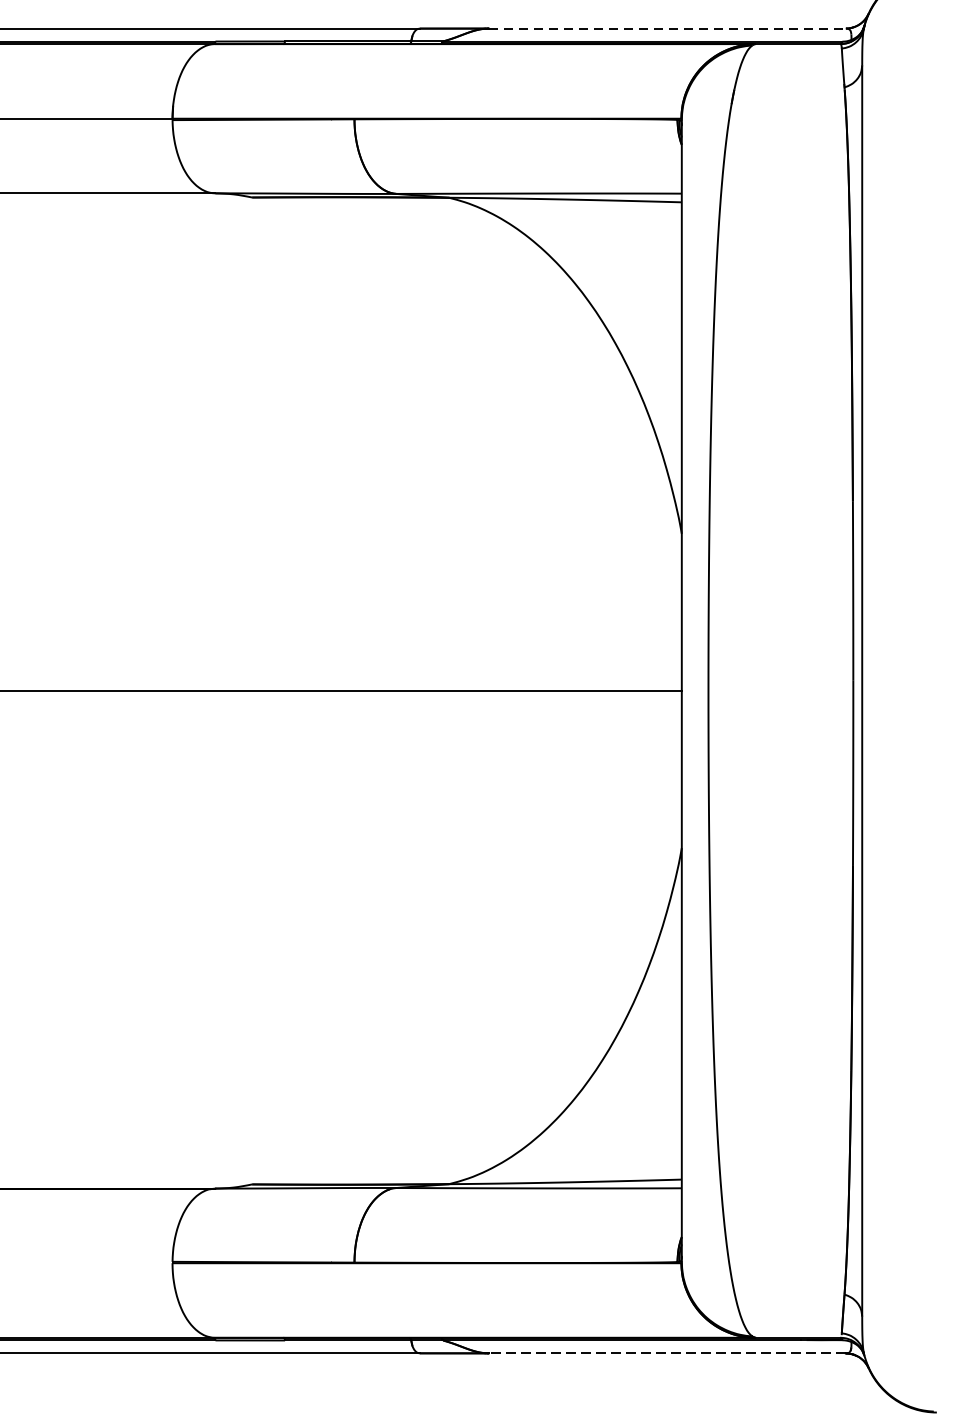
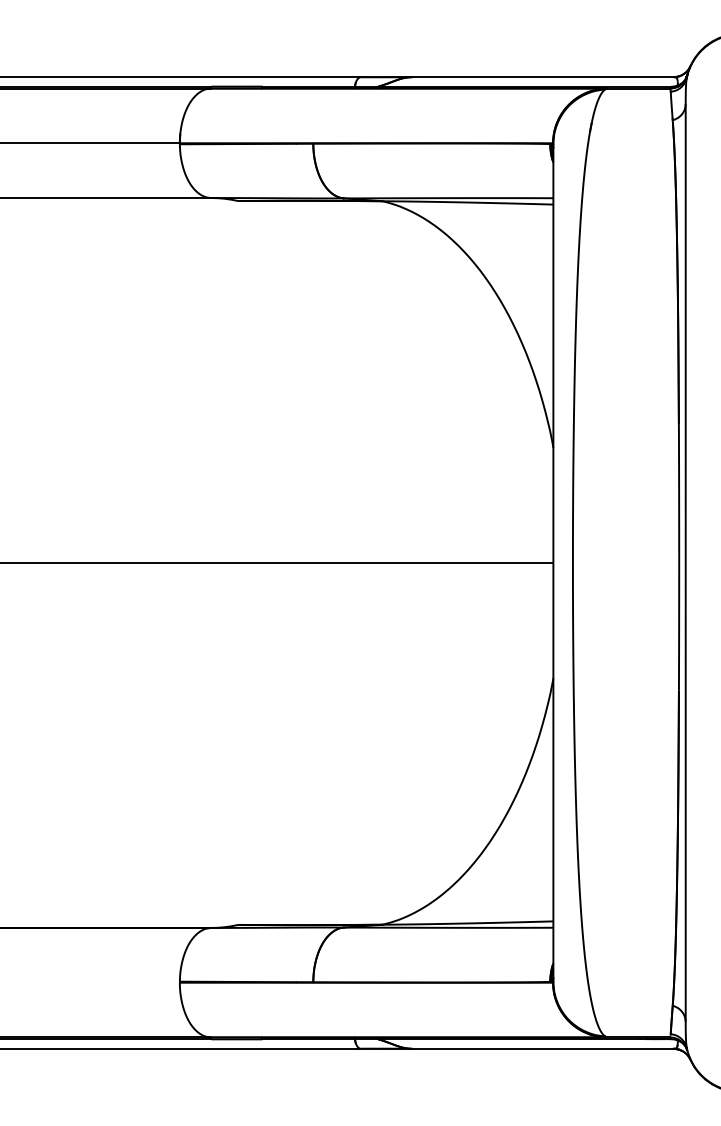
line: (666, 29) -> (542, 77), dashed -> solid
line: (666, 1352) -> (542, 1048), dashed -> solid

